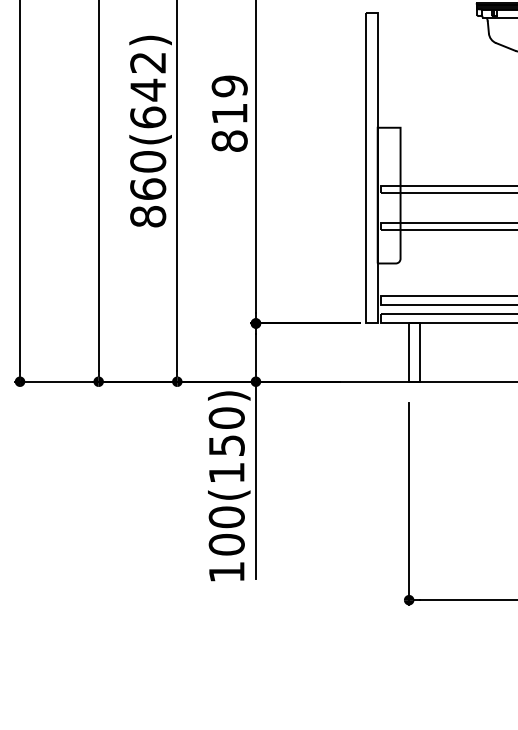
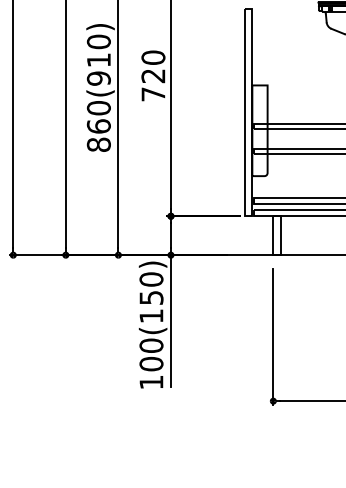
text: (147, 88) -> (98, 59), 860(642) -> 860(910)
text: (229, 112) -> (153, 75), 819 -> 720

